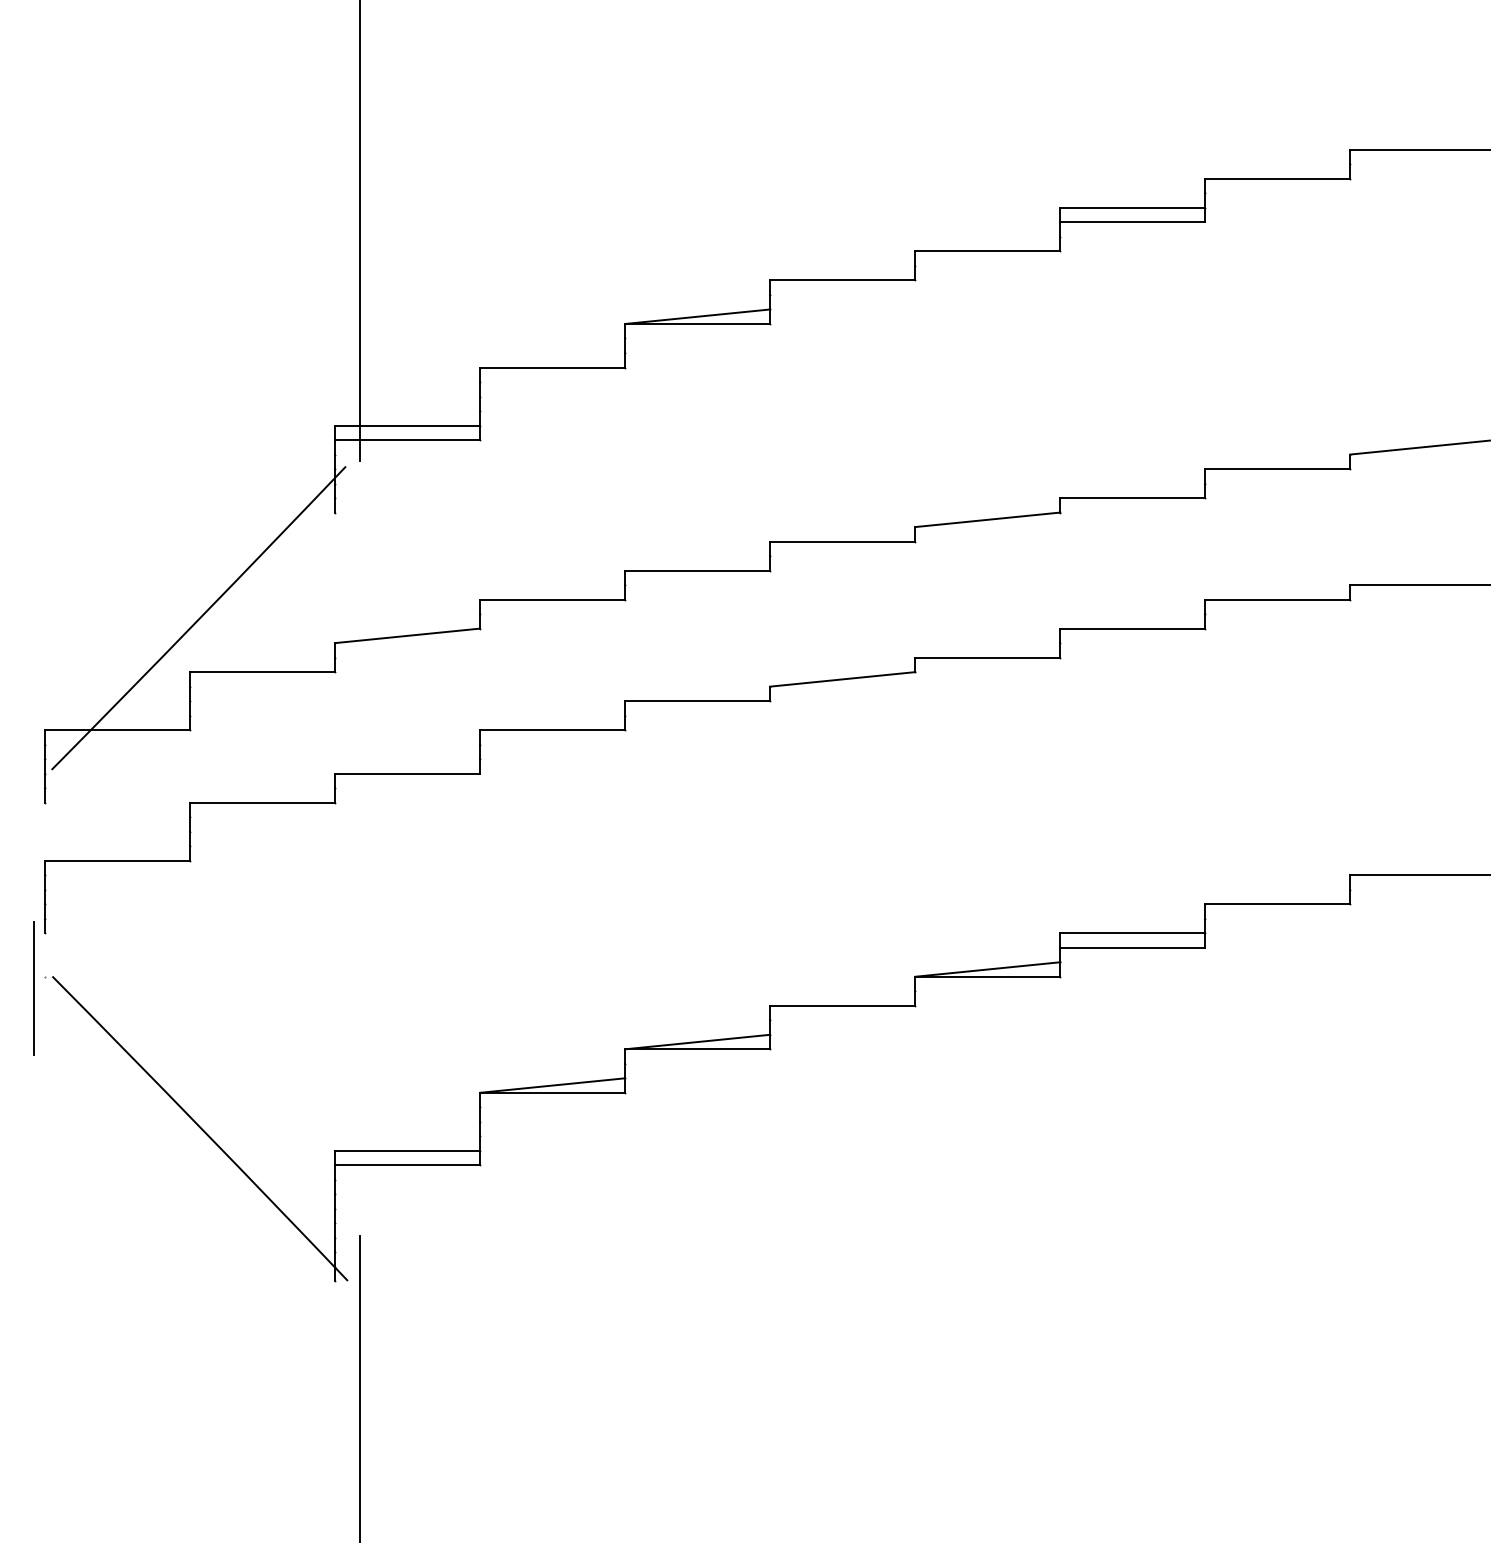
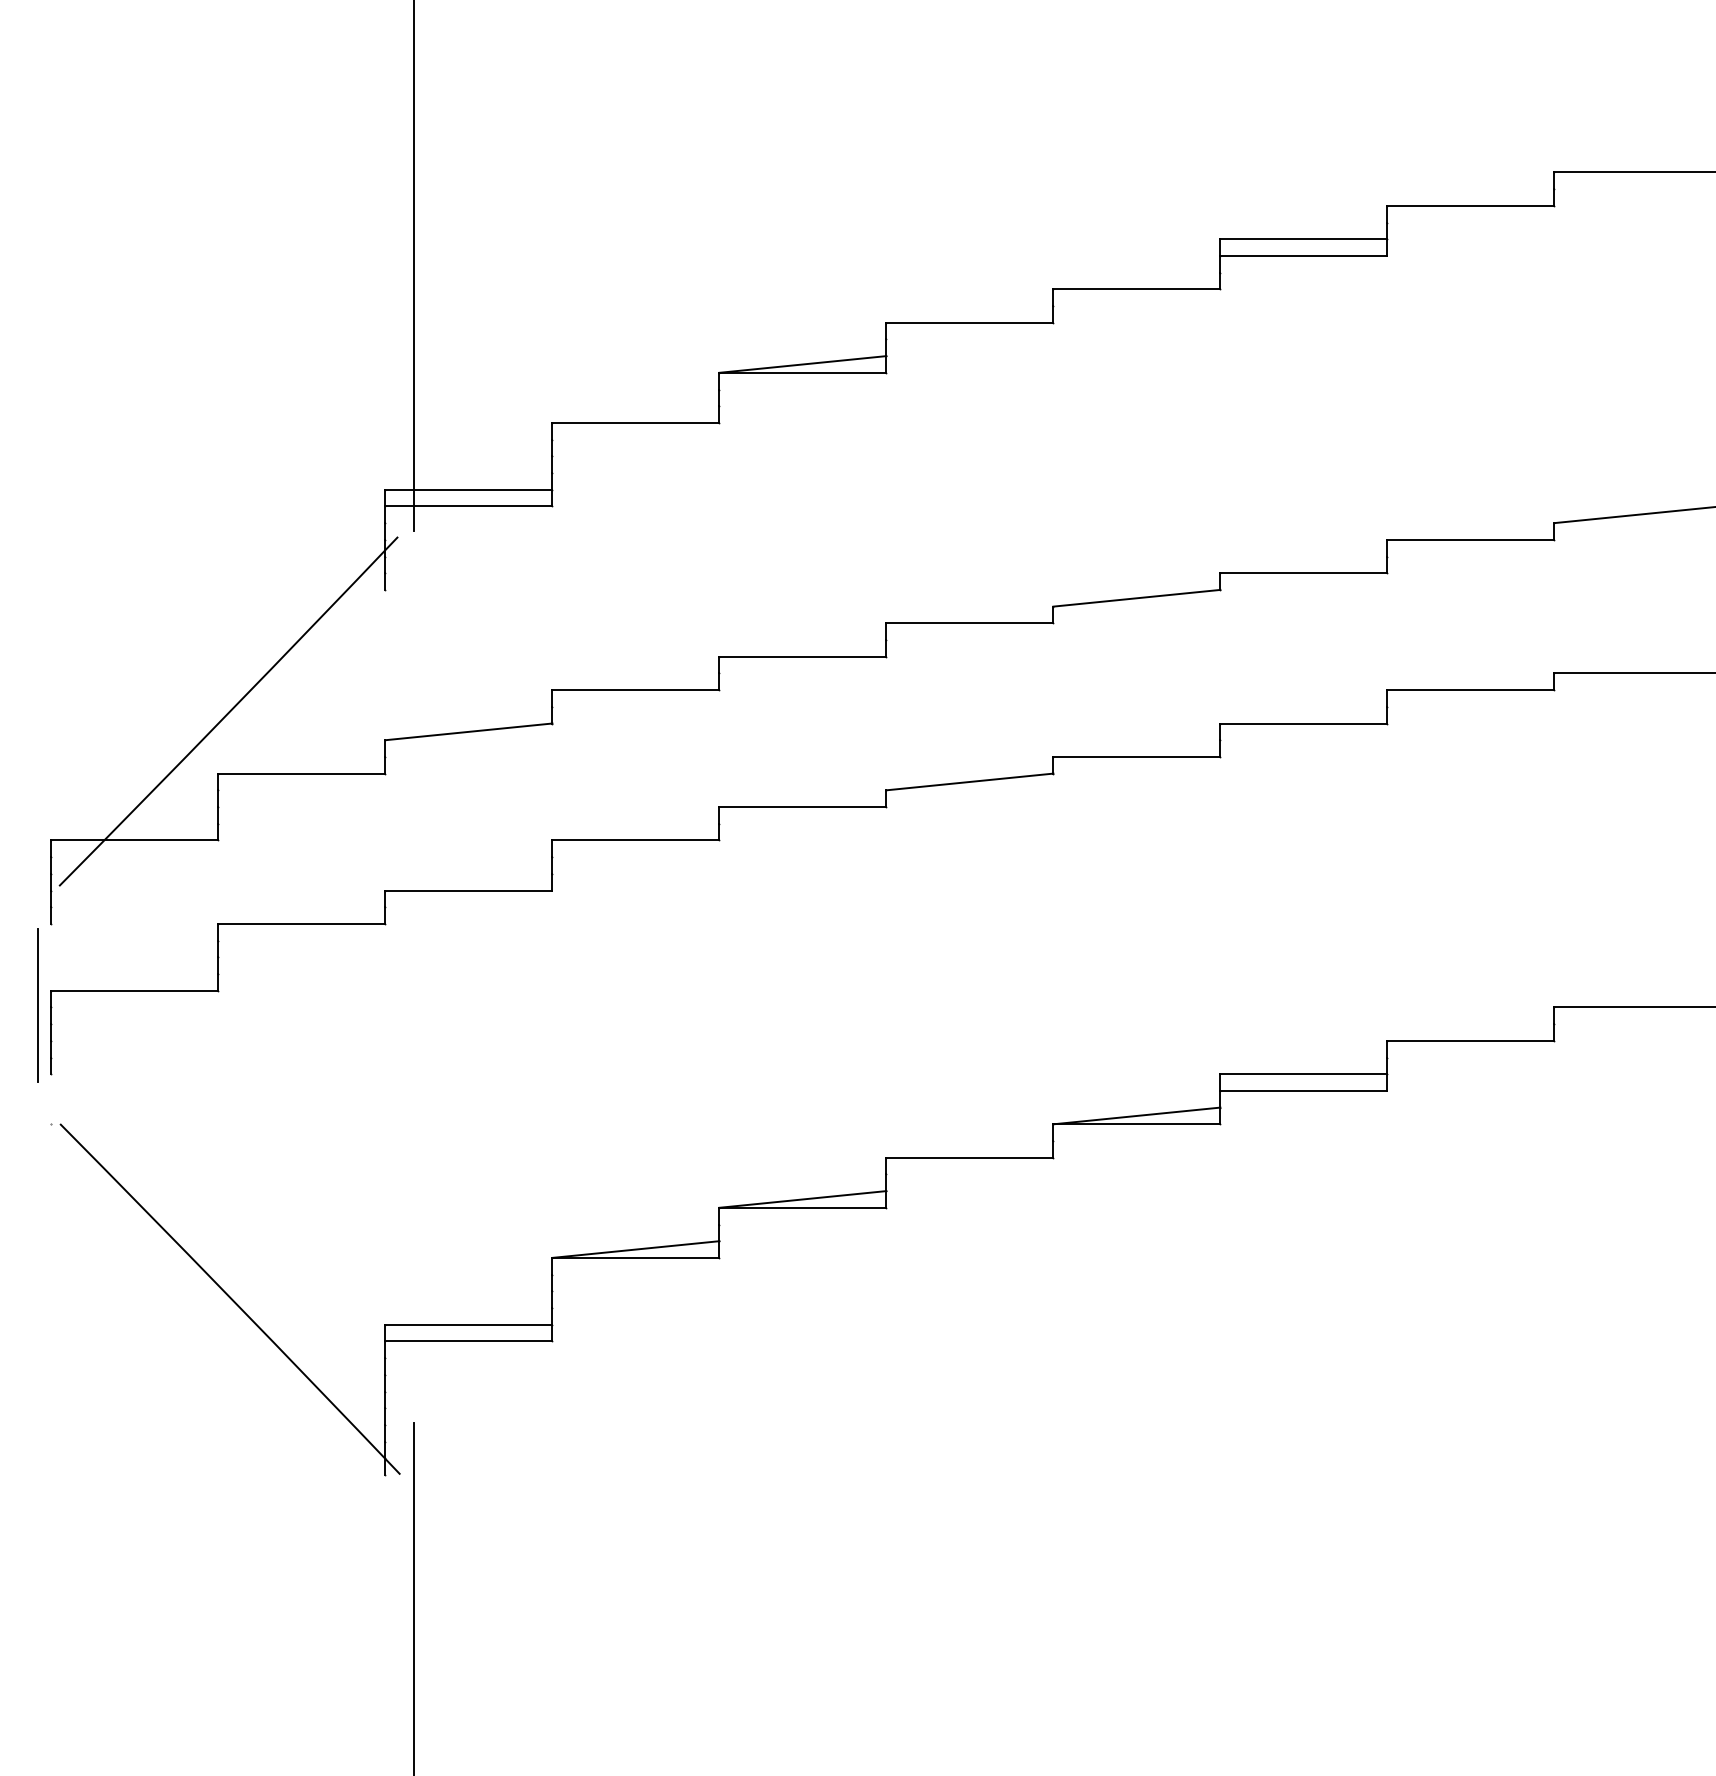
line: (33, 988) -> (38, 1005), moved

